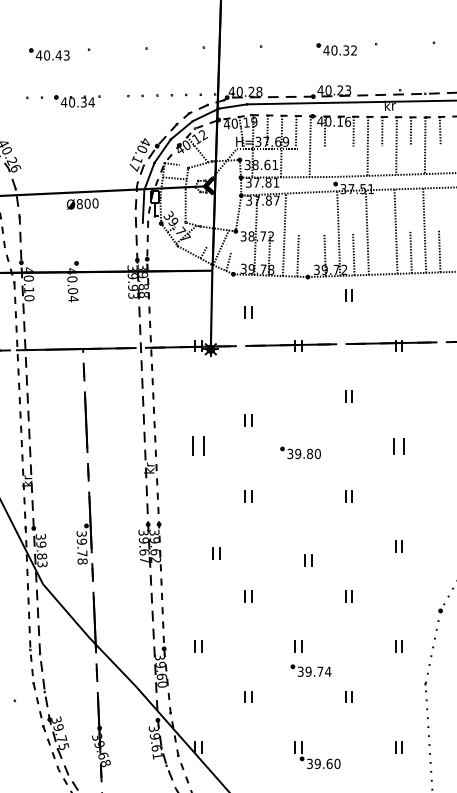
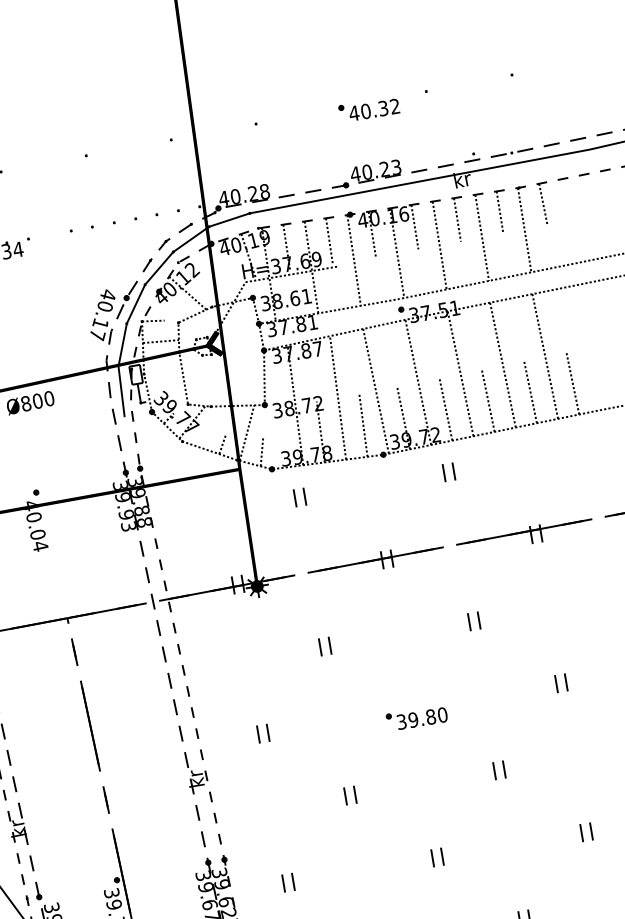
line: (338, 146) -> (396, 253), added
line: (309, 234) -> (375, 391), added
line: (382, 253) -> (488, 400), added
part: (248, 312) -> (299, 497), moved
part: (248, 420) -> (325, 647), moved
part: (198, 446) -> (263, 734), size x0.62
part: (398, 446) -> (560, 683), size x0.71
part: (216, 553) -> (288, 882), moved
part: (308, 560) -> (437, 857), moved

